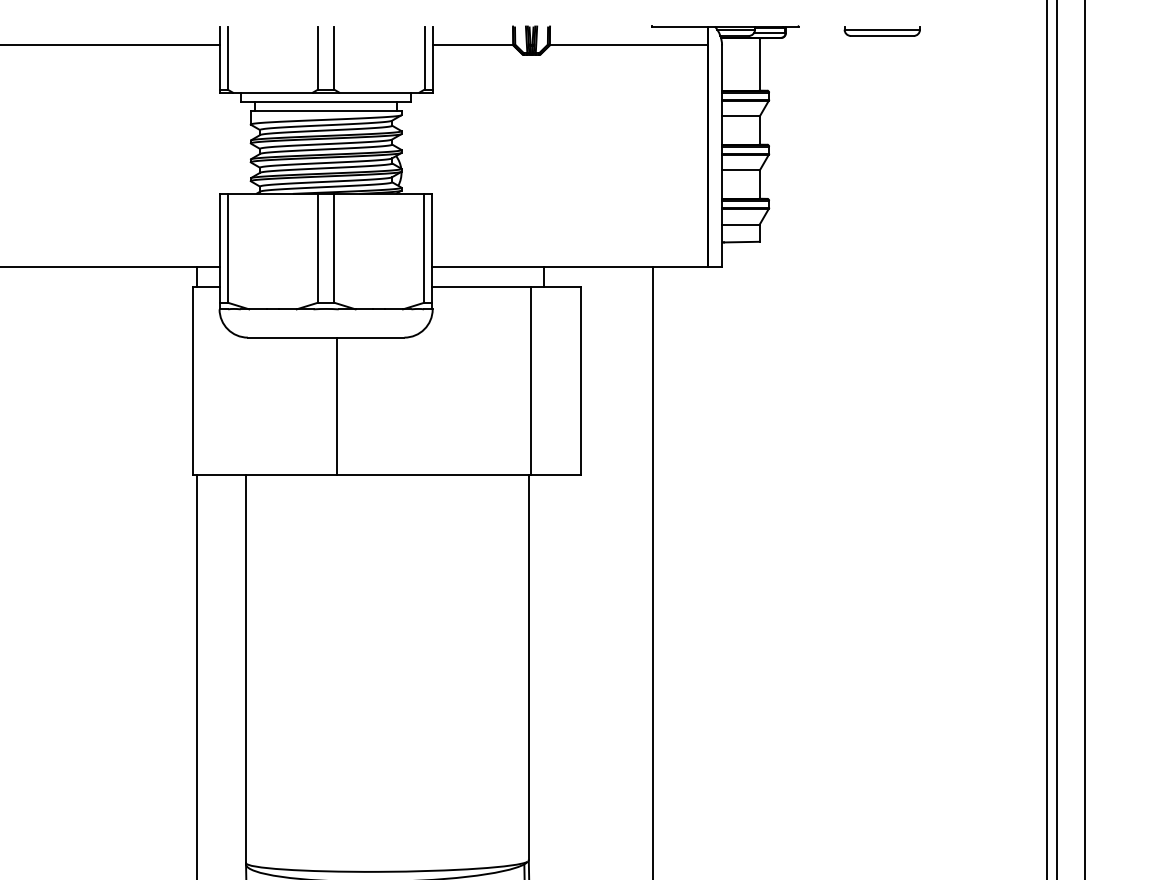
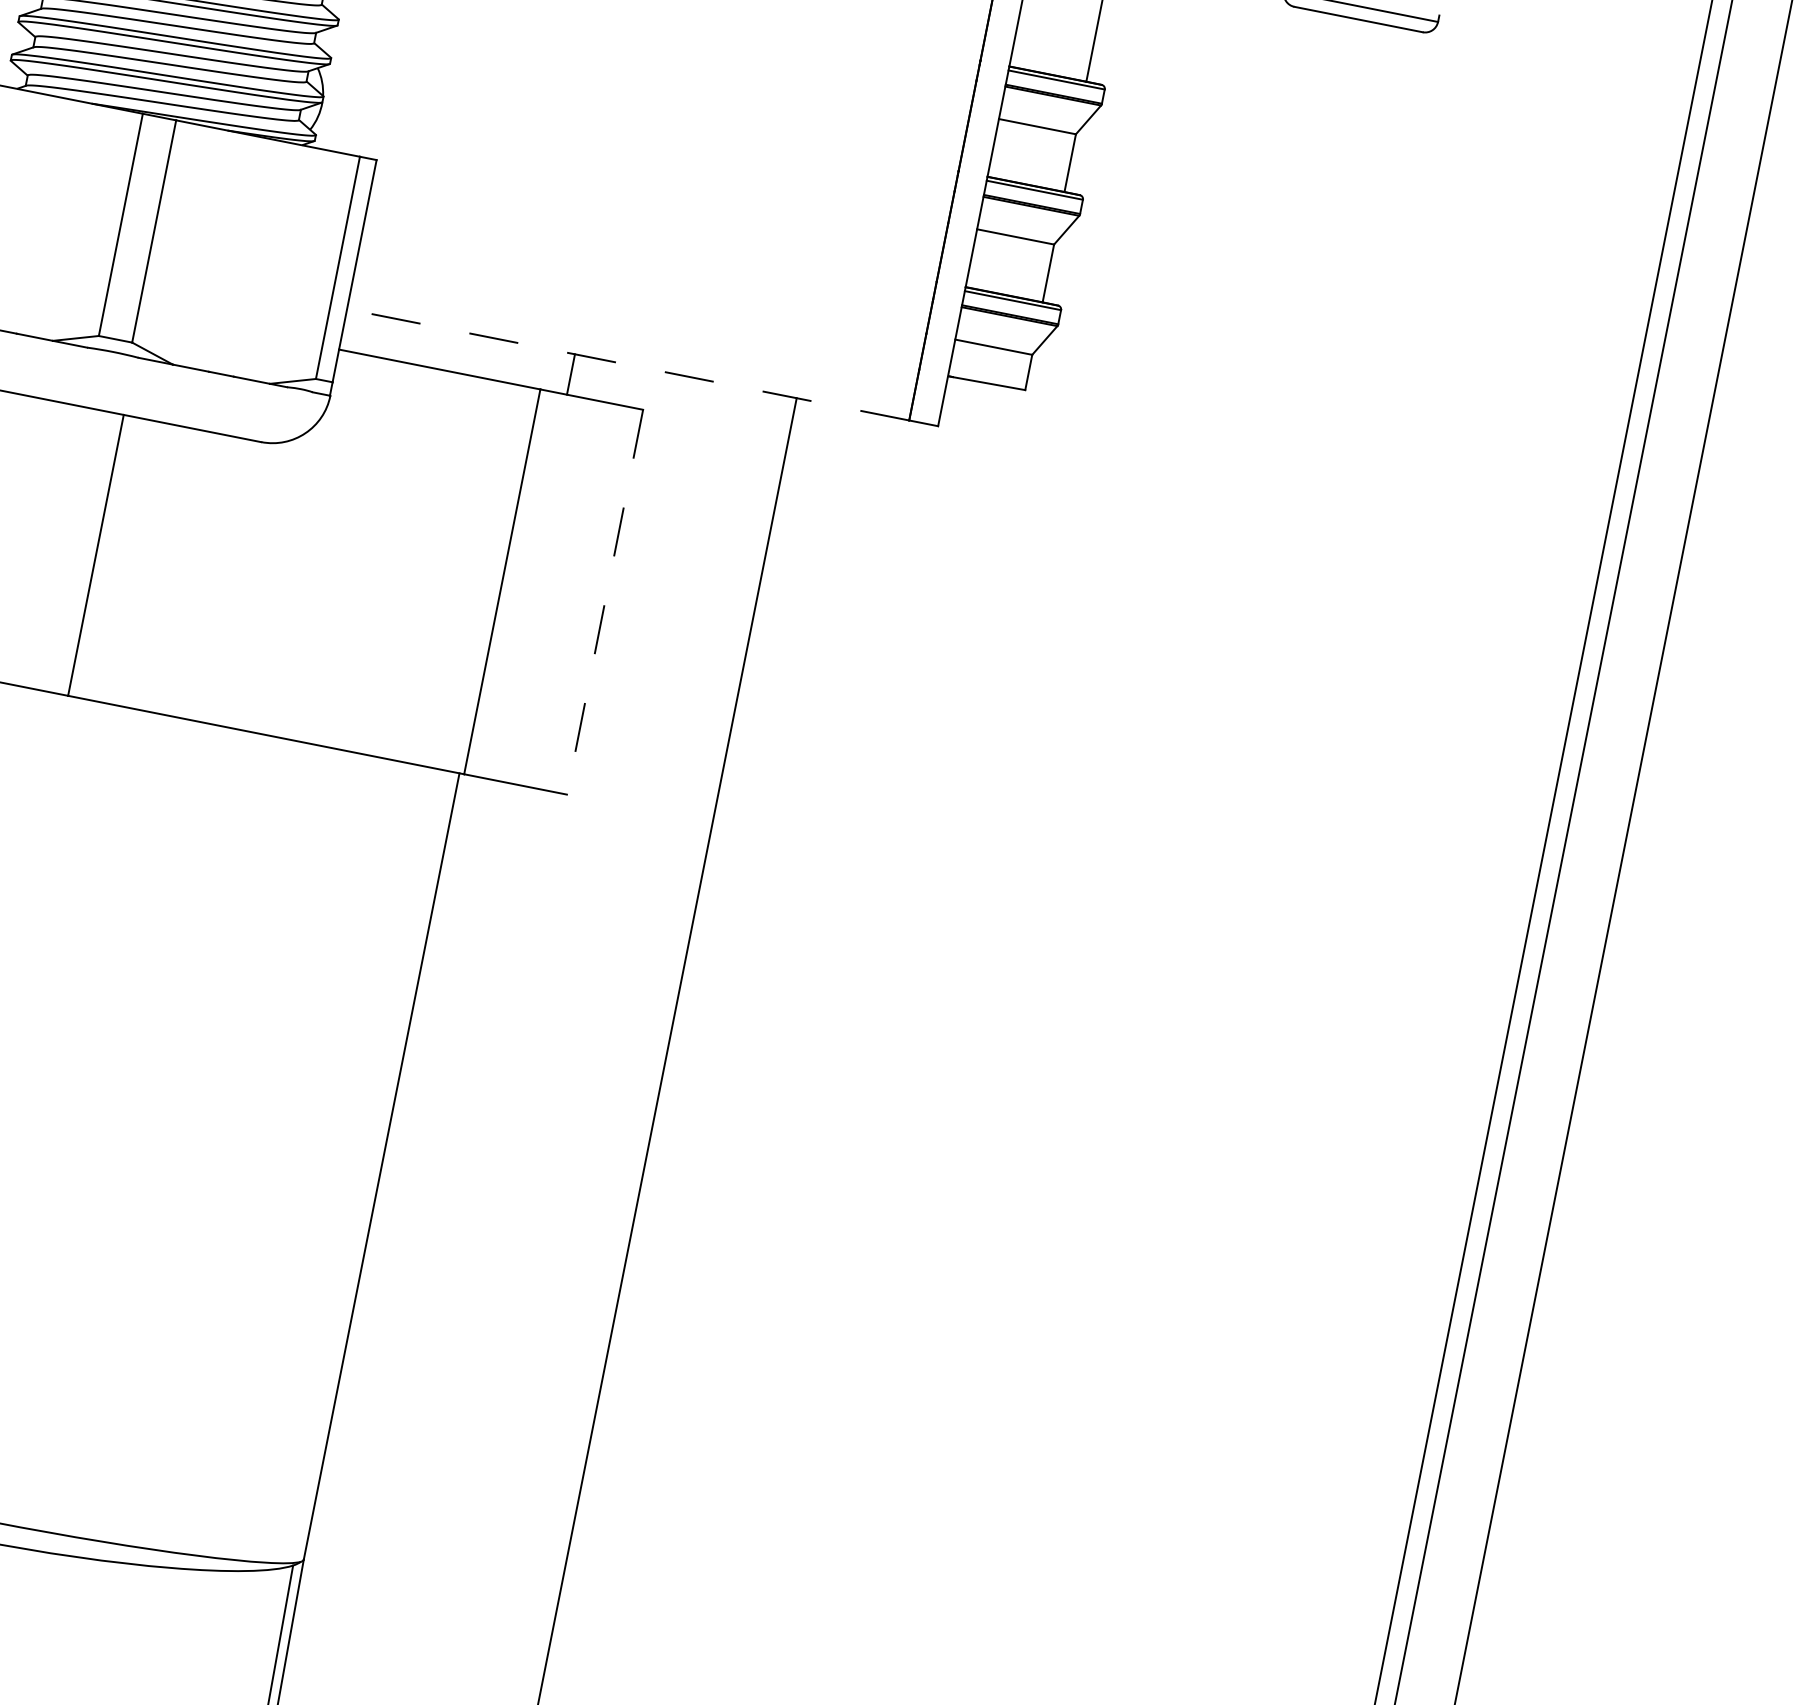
line: (570, 266) -> (628, 364), solid -> dashed
line: (581, 381) -> (604, 603), solid -> dashed

